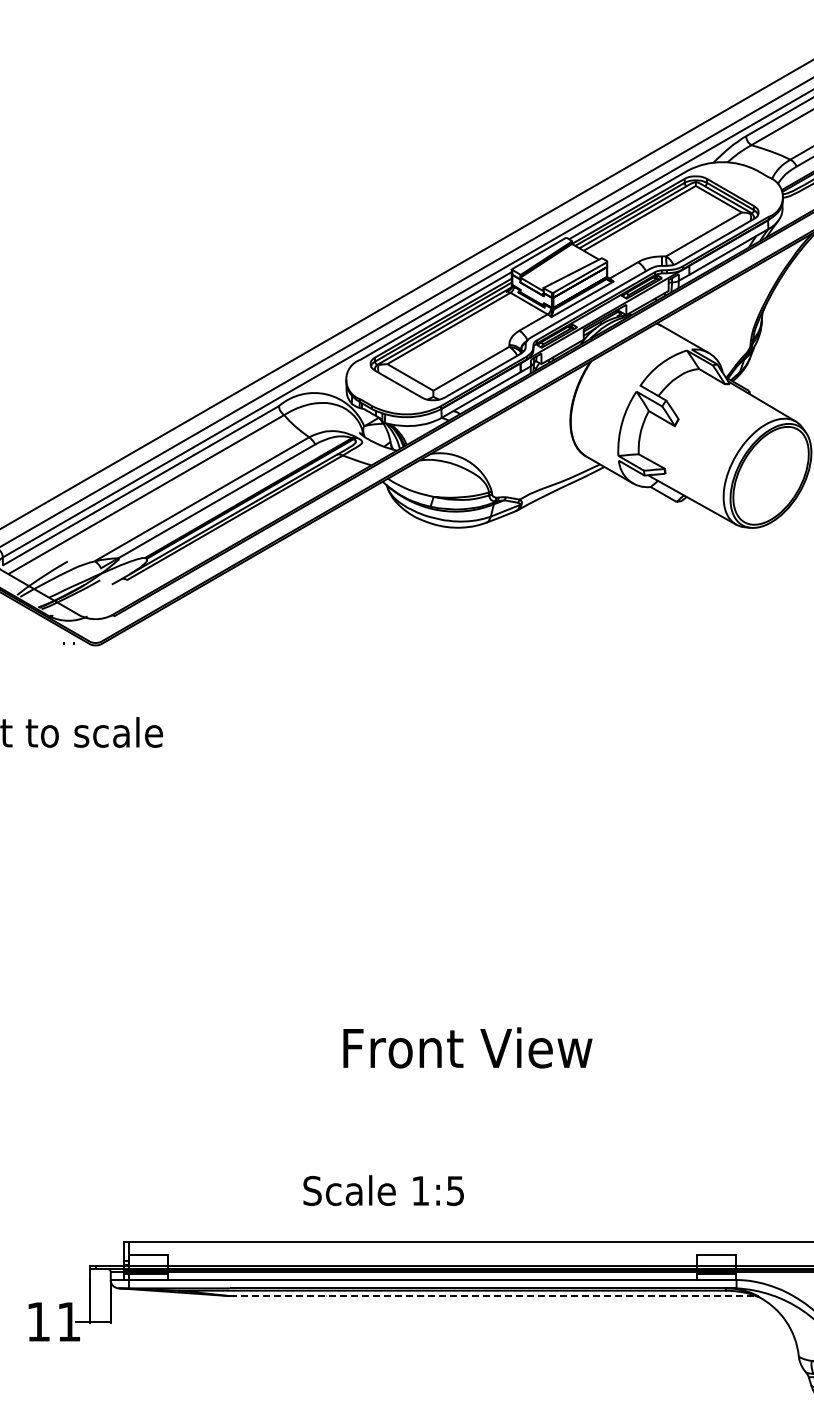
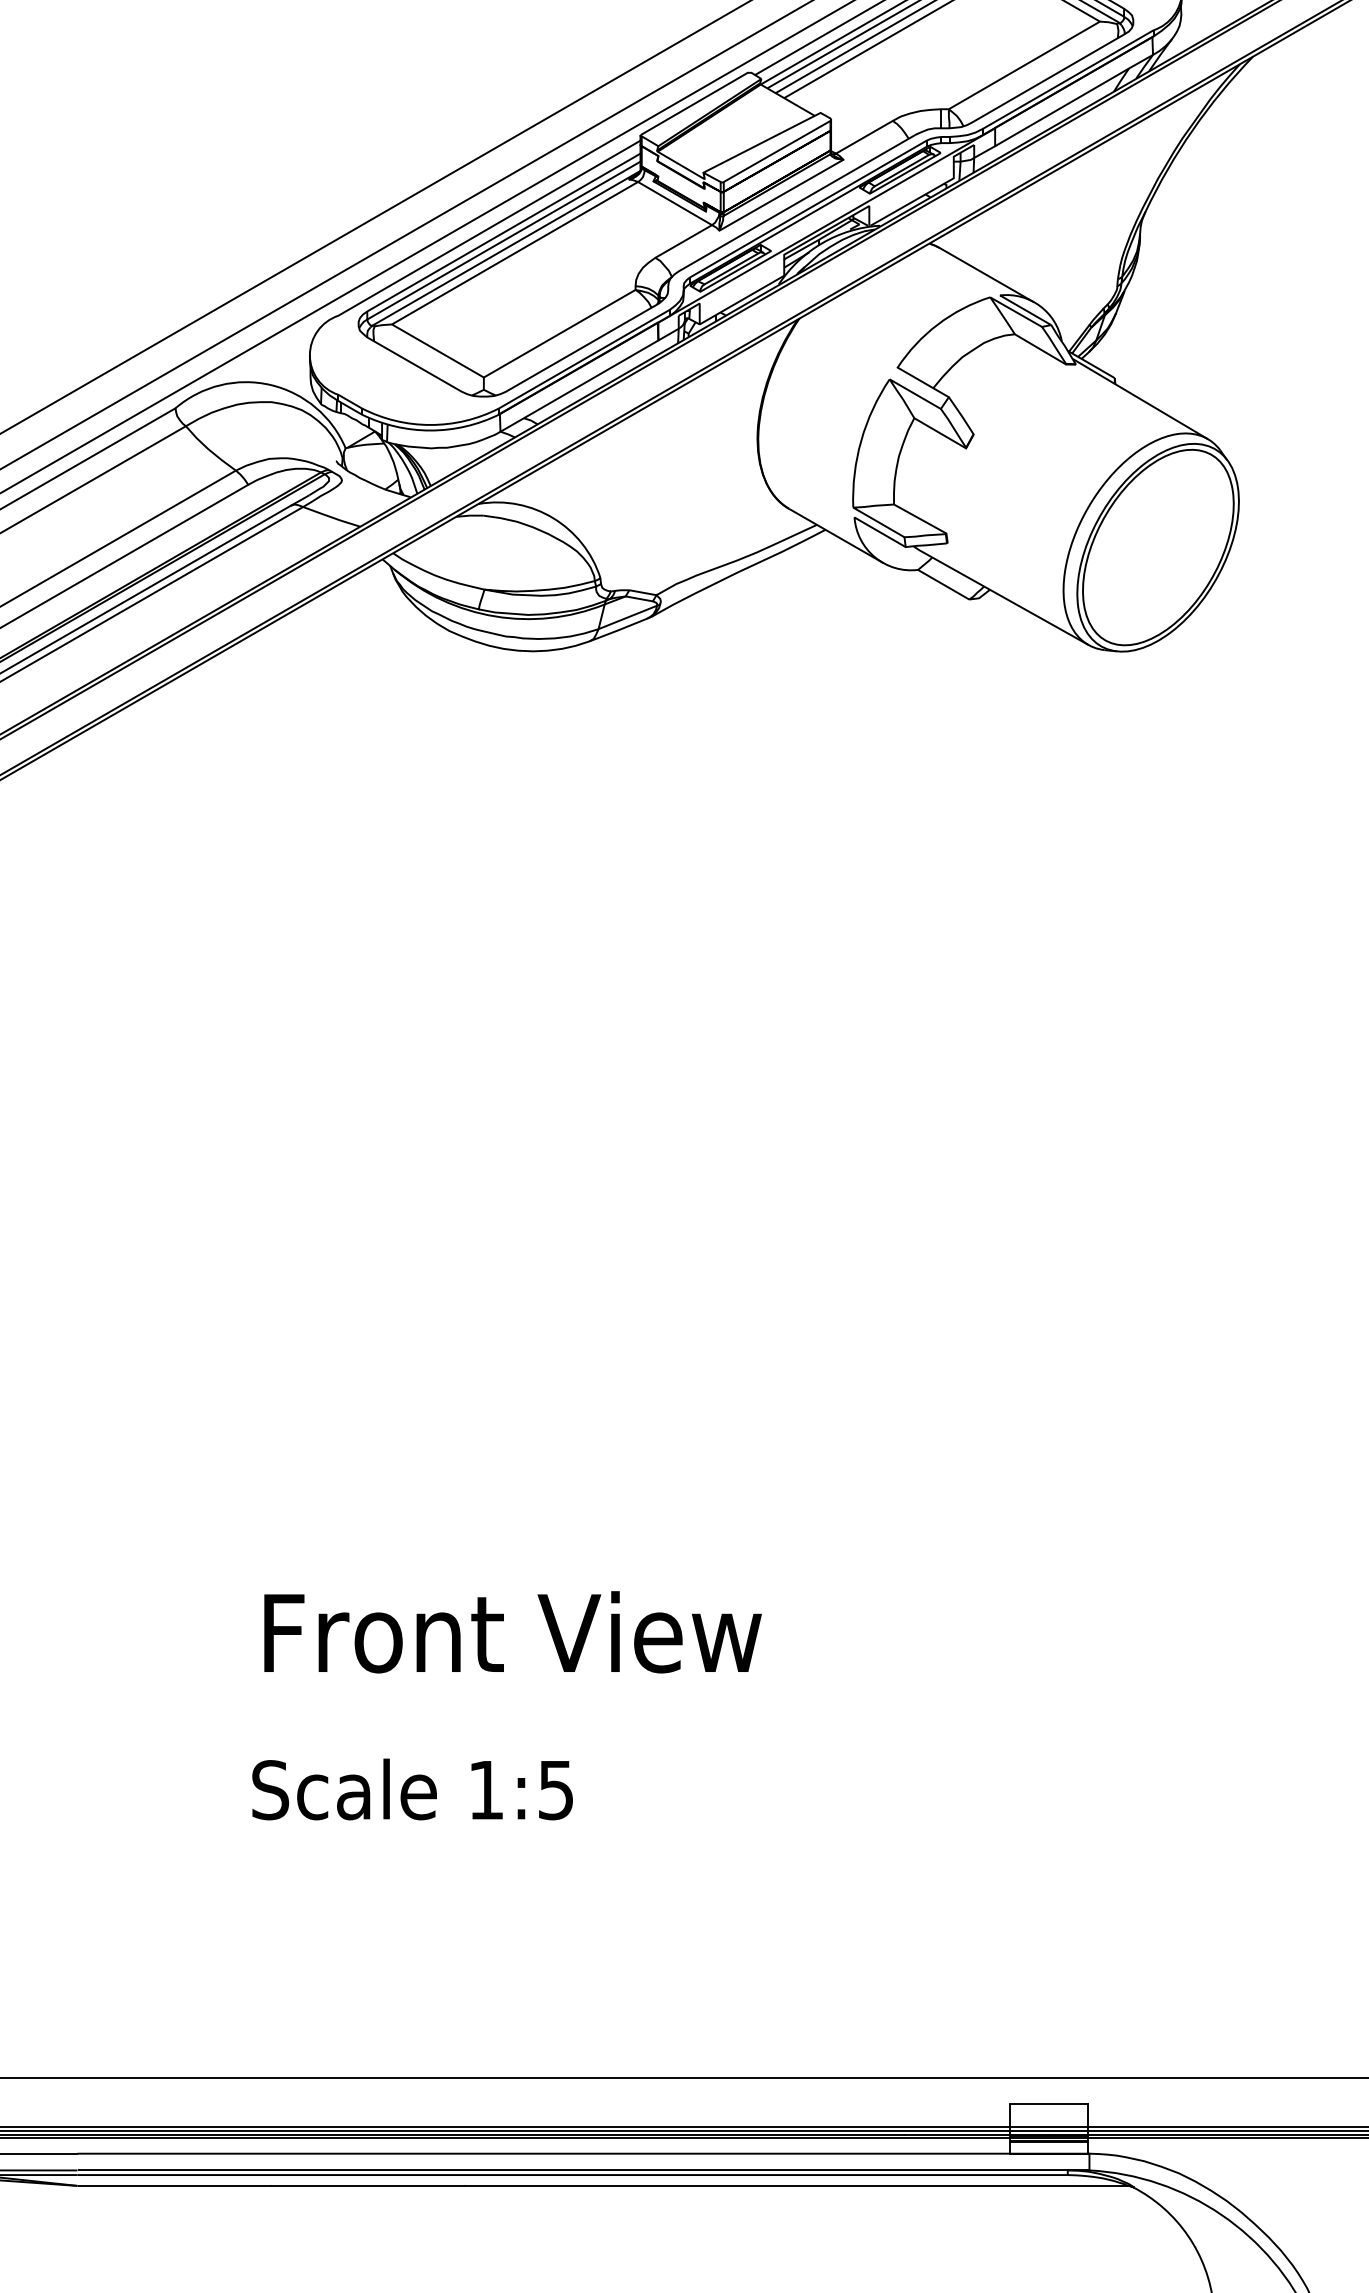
text: (467, 1047) -> (512, 1631), moved
text: (383, 1190) -> (412, 1789), moved
line: (492, 1296) -> (601, 2186), dashed -> solid

